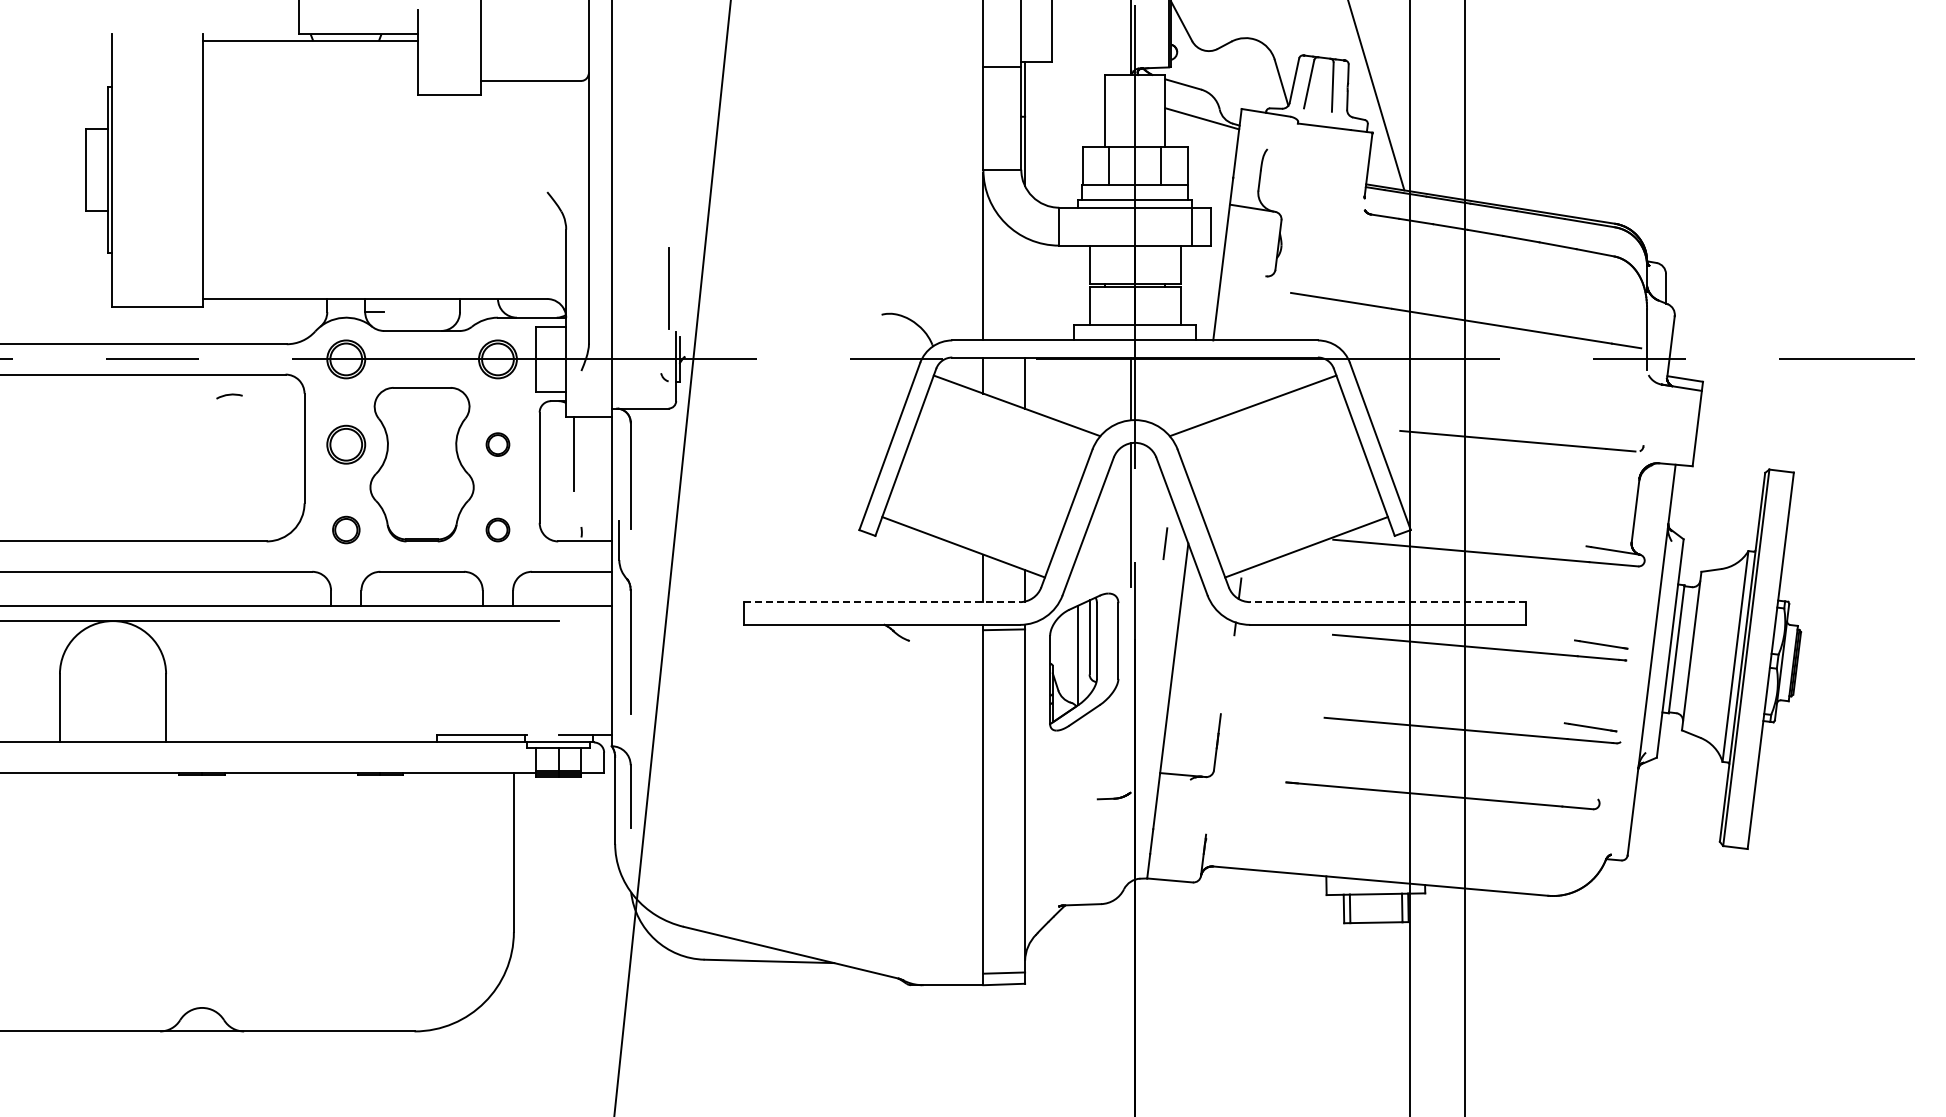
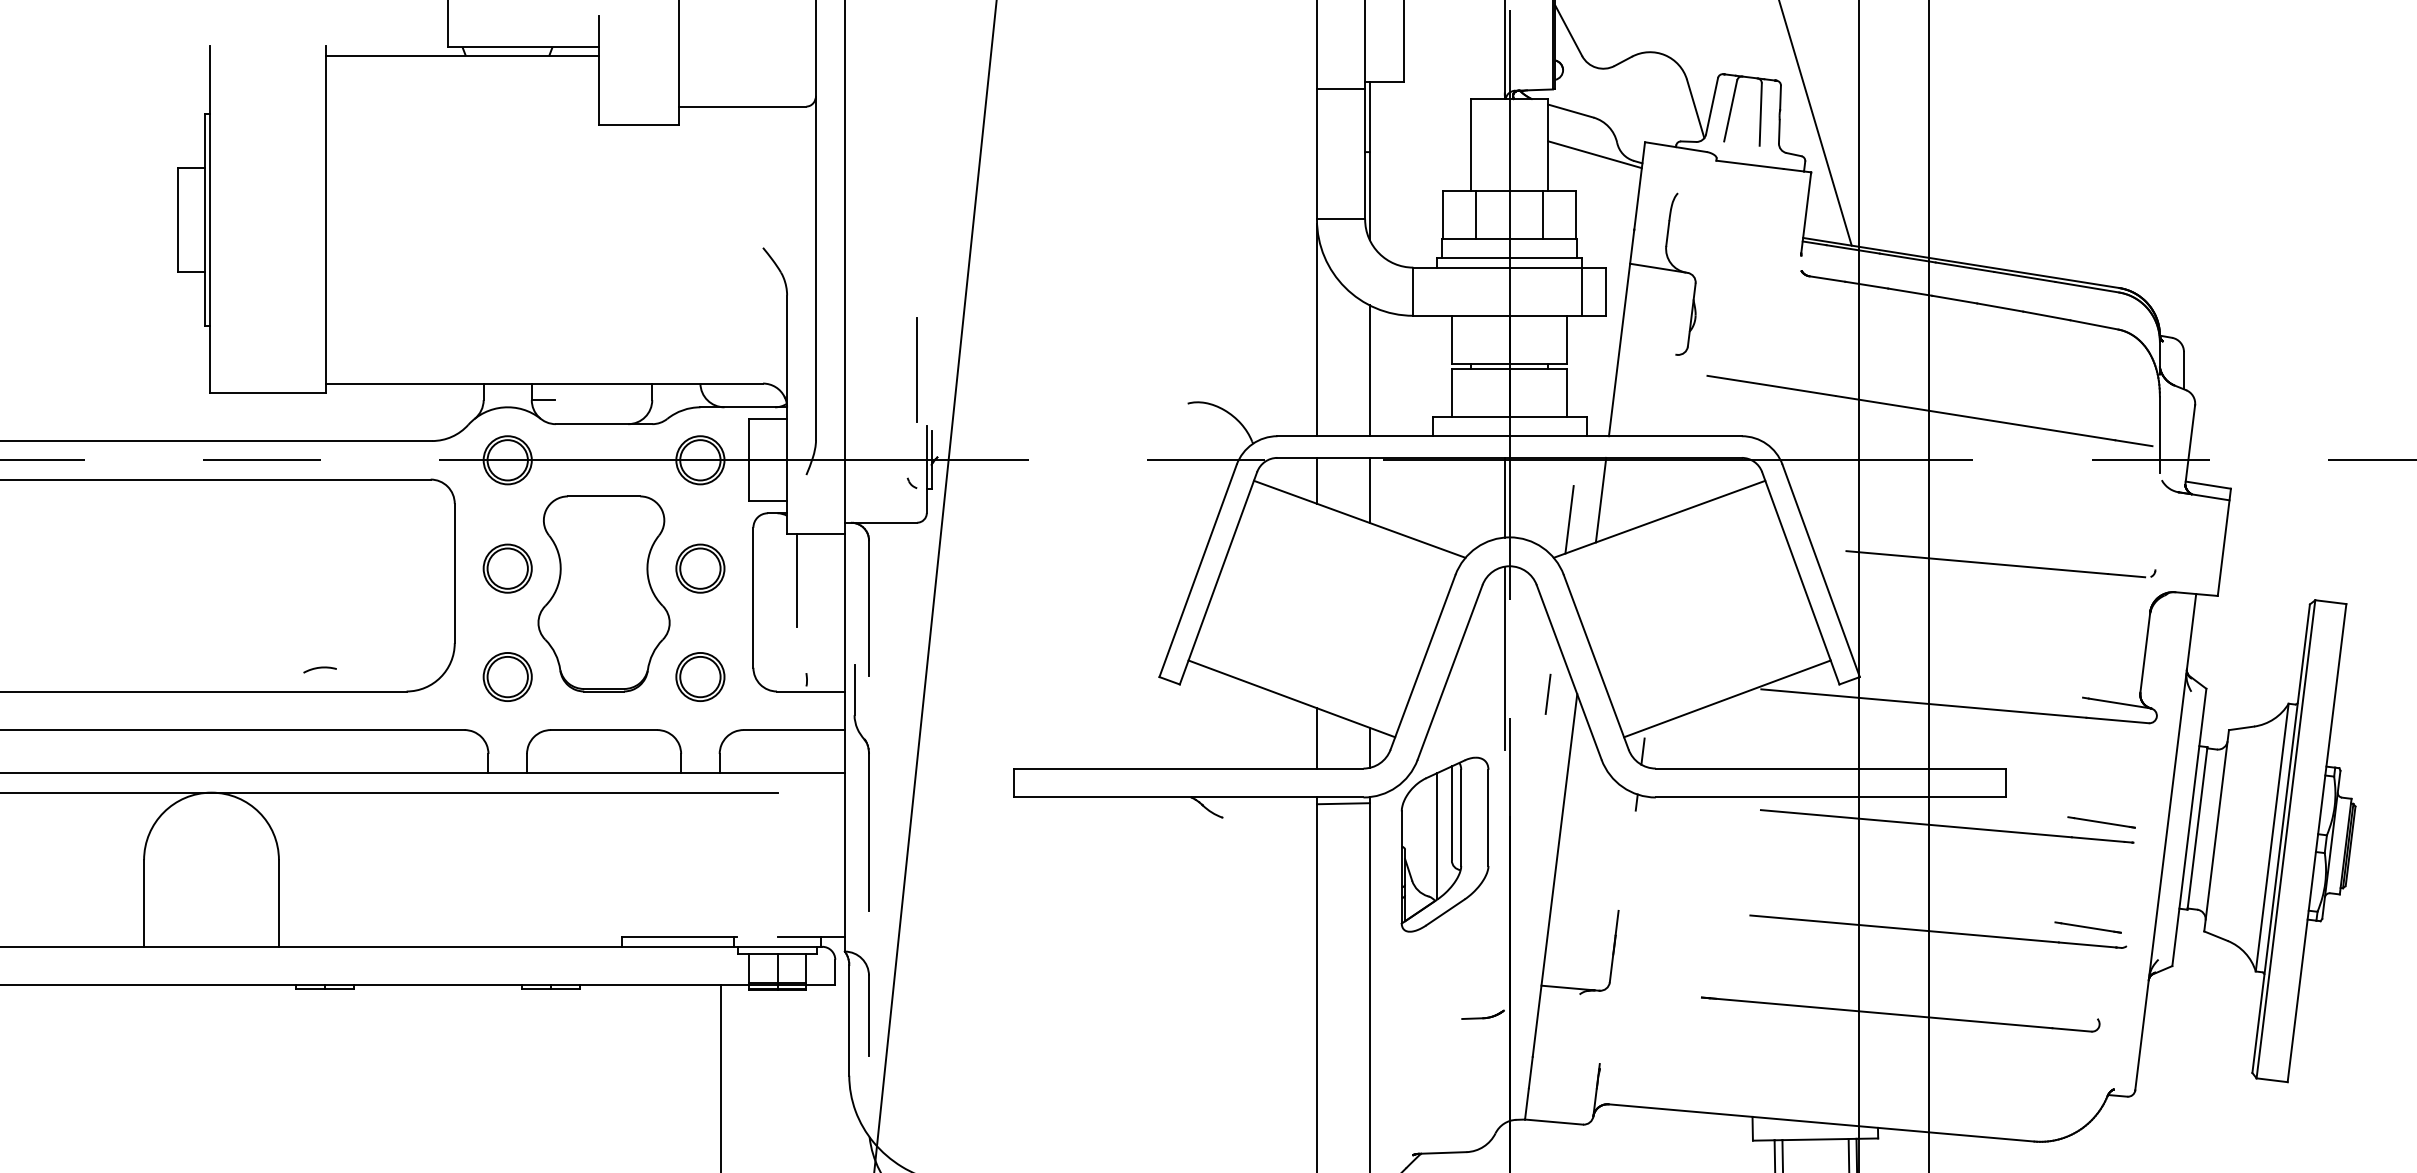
line: (1025, 288) -> (1370, 370), added
line: (1207, 390) -> (1601, 499), added
arc: (229, 395) -> (320, 668), moved
line: (1182, 405) -> (1569, 518), added
part: (497, 444) -> (699, 568), size x1.67
part: (346, 529) -> (508, 676), size x1.43
part: (497, 529) -> (699, 676), size x1.67
line: (882, 602) -> (1188, 769), dashed -> solid
line: (1387, 602) -> (1830, 769), dashed -> solid

